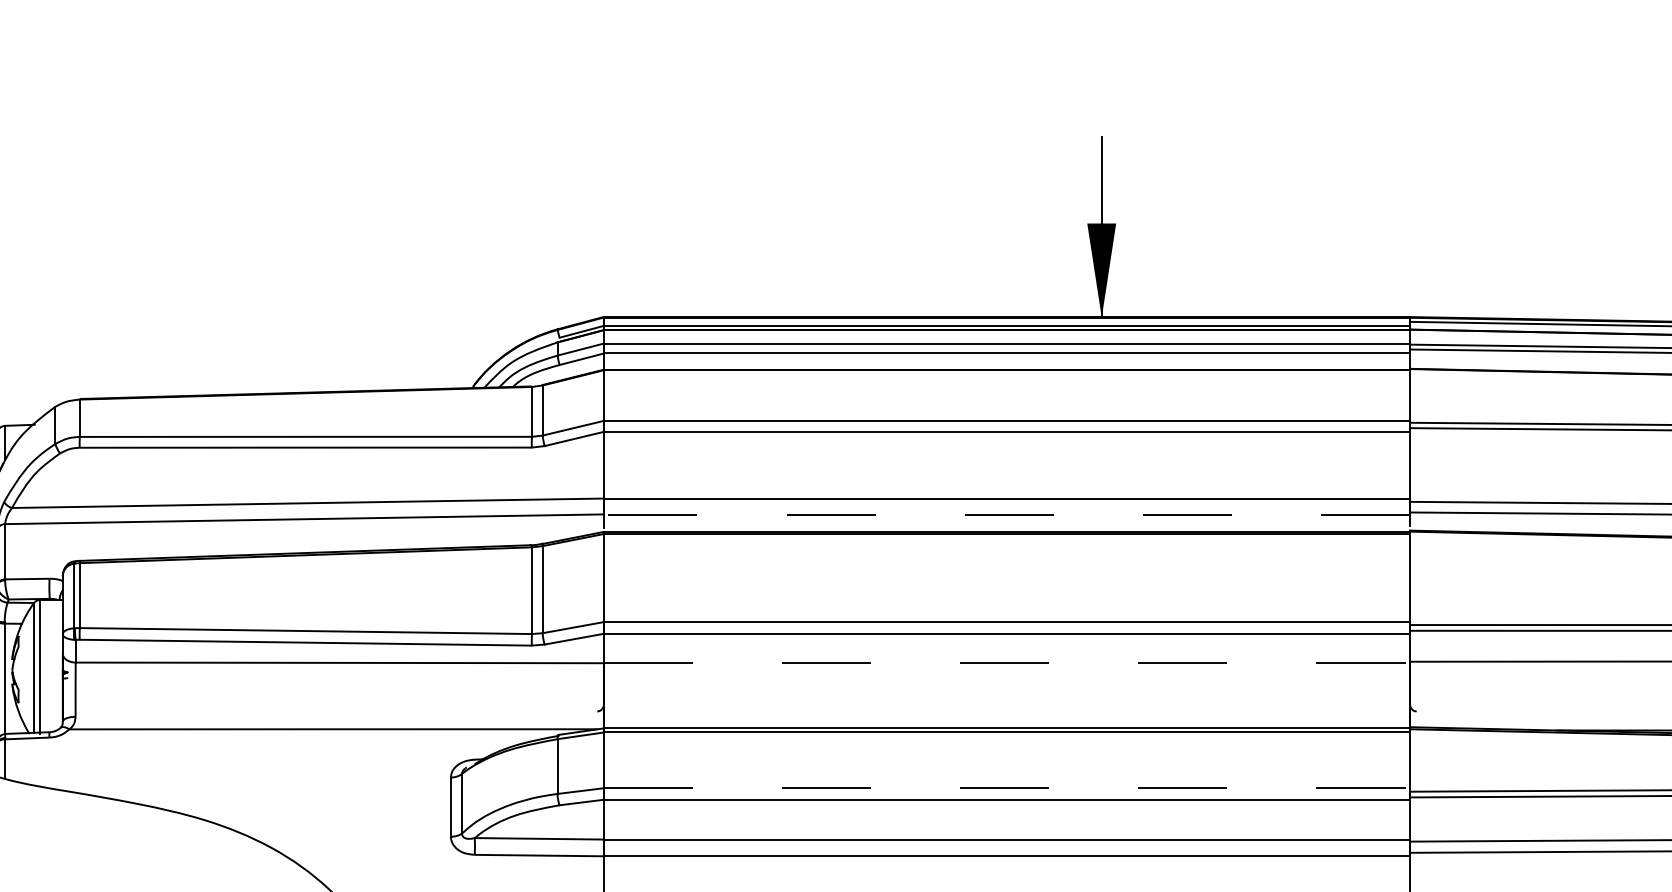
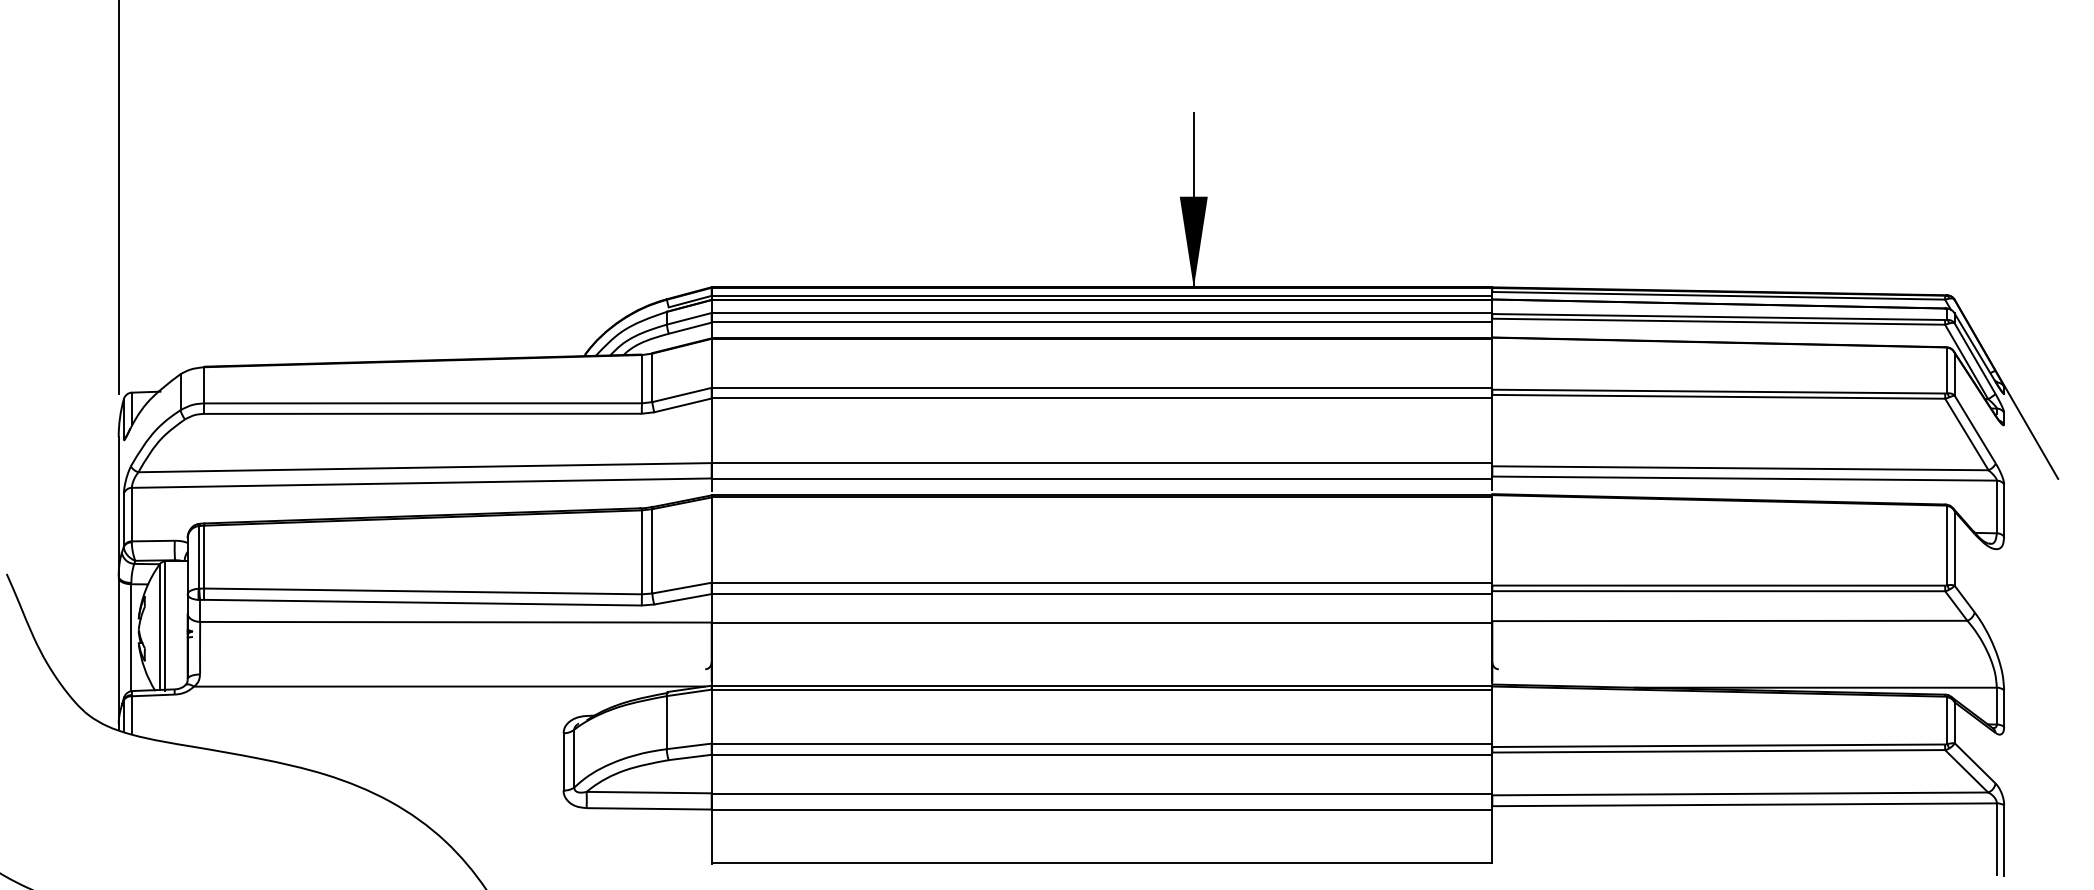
line: (1006, 514) -> (1101, 478), dashed -> solid
line: (1007, 663) -> (1102, 622), dashed -> solid
line: (1007, 788) -> (1102, 743), dashed -> solid

